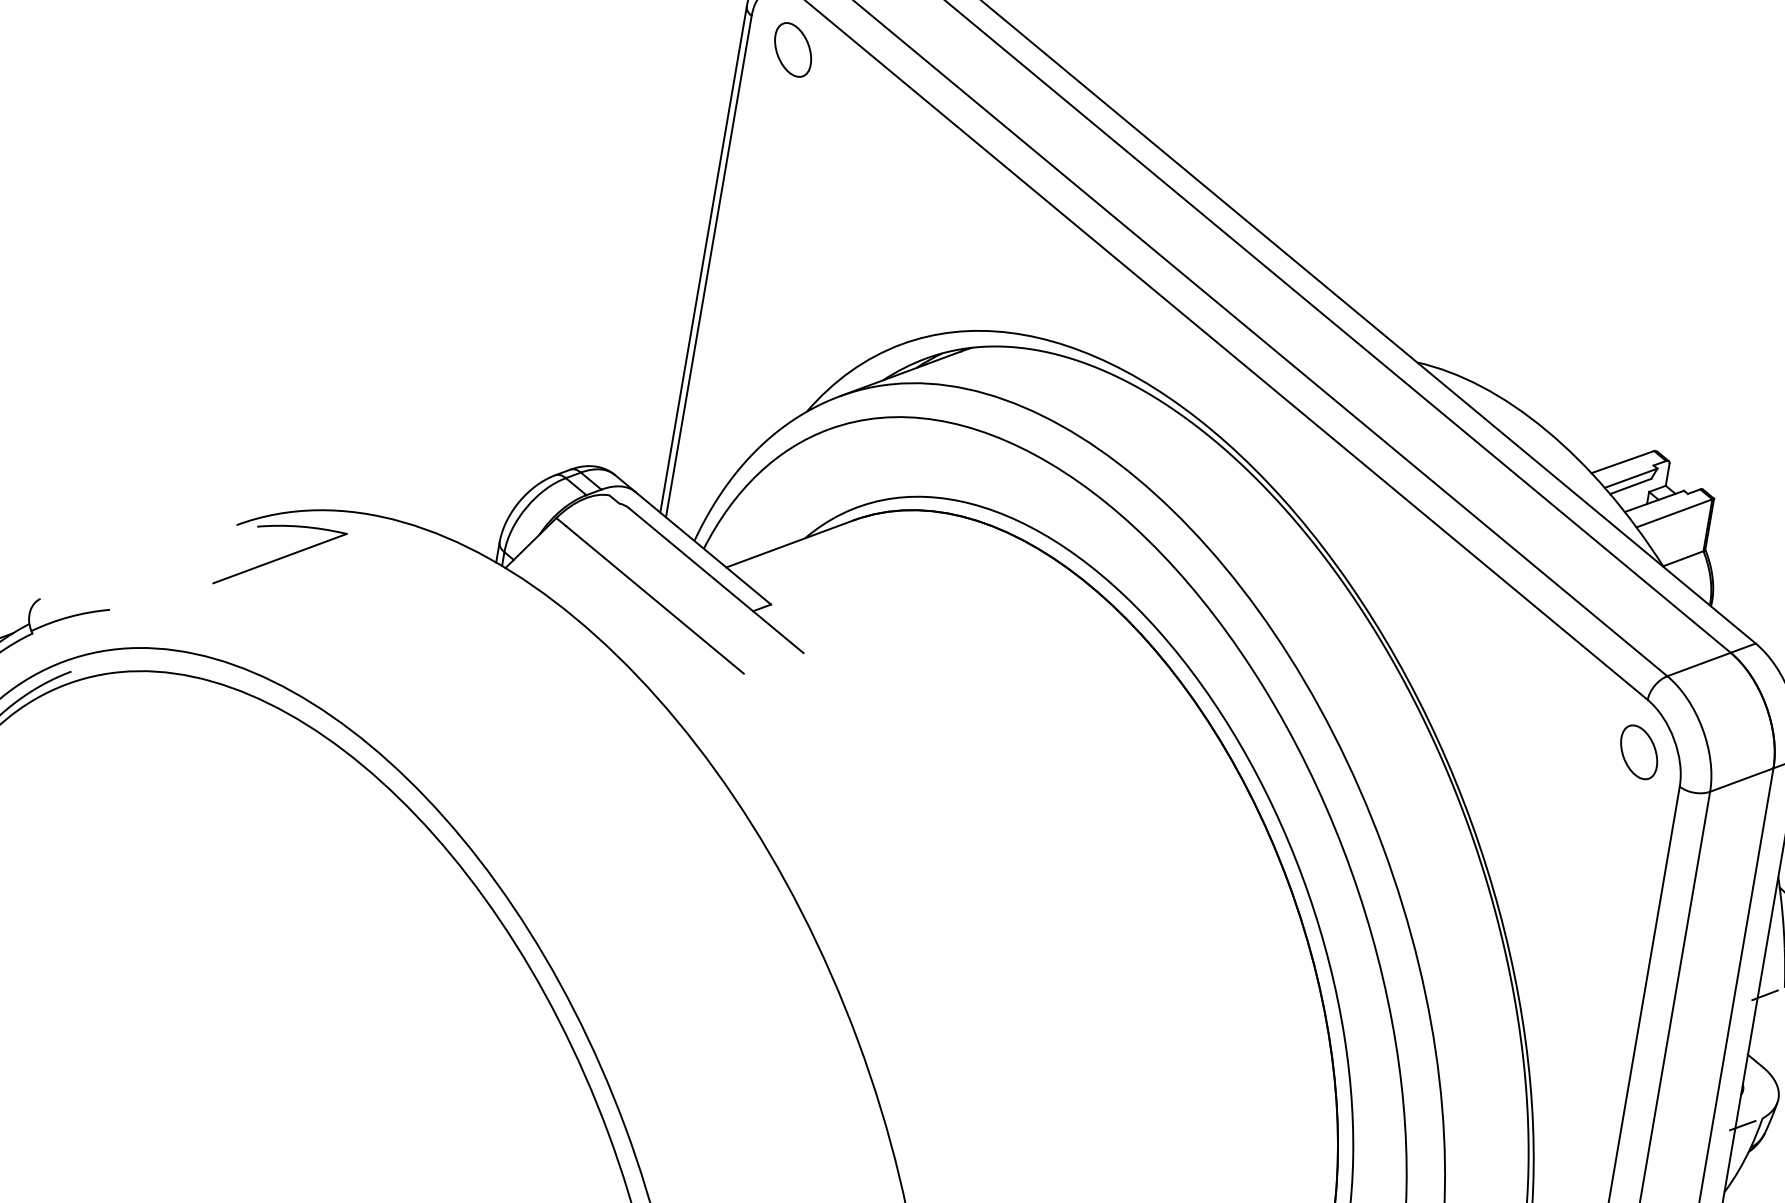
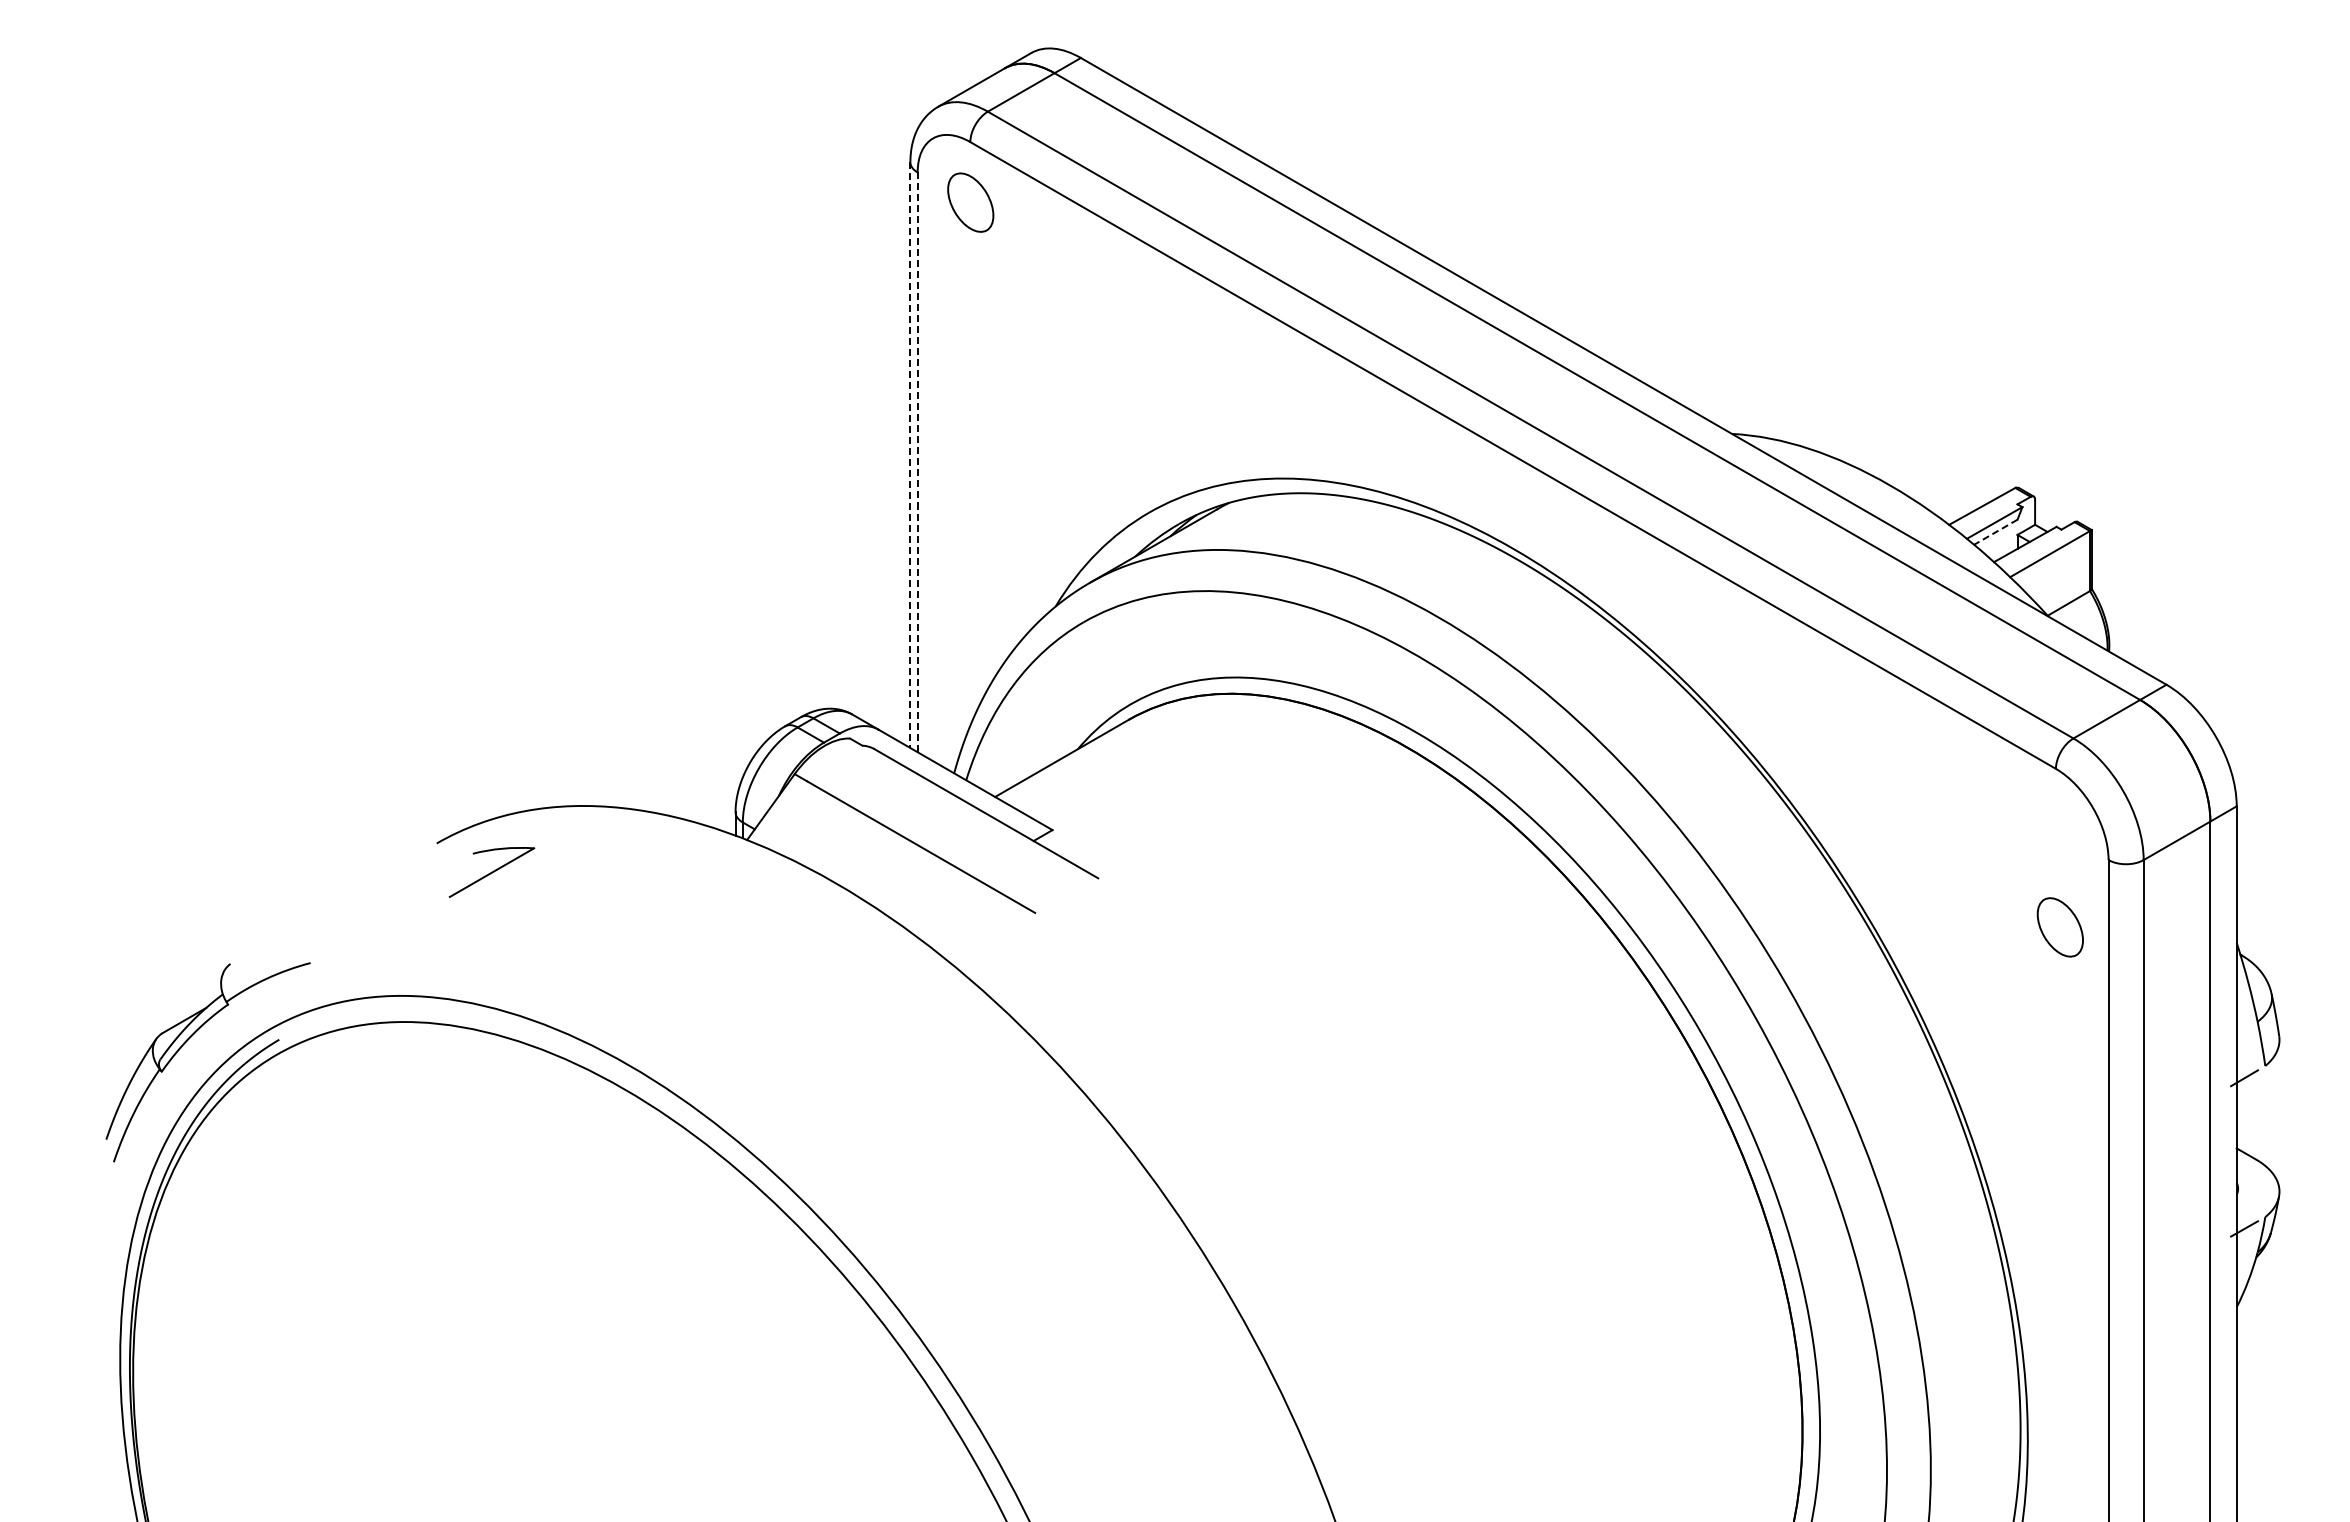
line: (703, 259) -> (910, 455), solid -> dashed
line: (708, 266) -> (917, 462), solid -> dashed
line: (1630, 486) -> (1995, 532), solid -> dashed
part: (279, 558) -> (491, 872), size x0.6
part: (1638, 752) -> (2059, 927), moved

